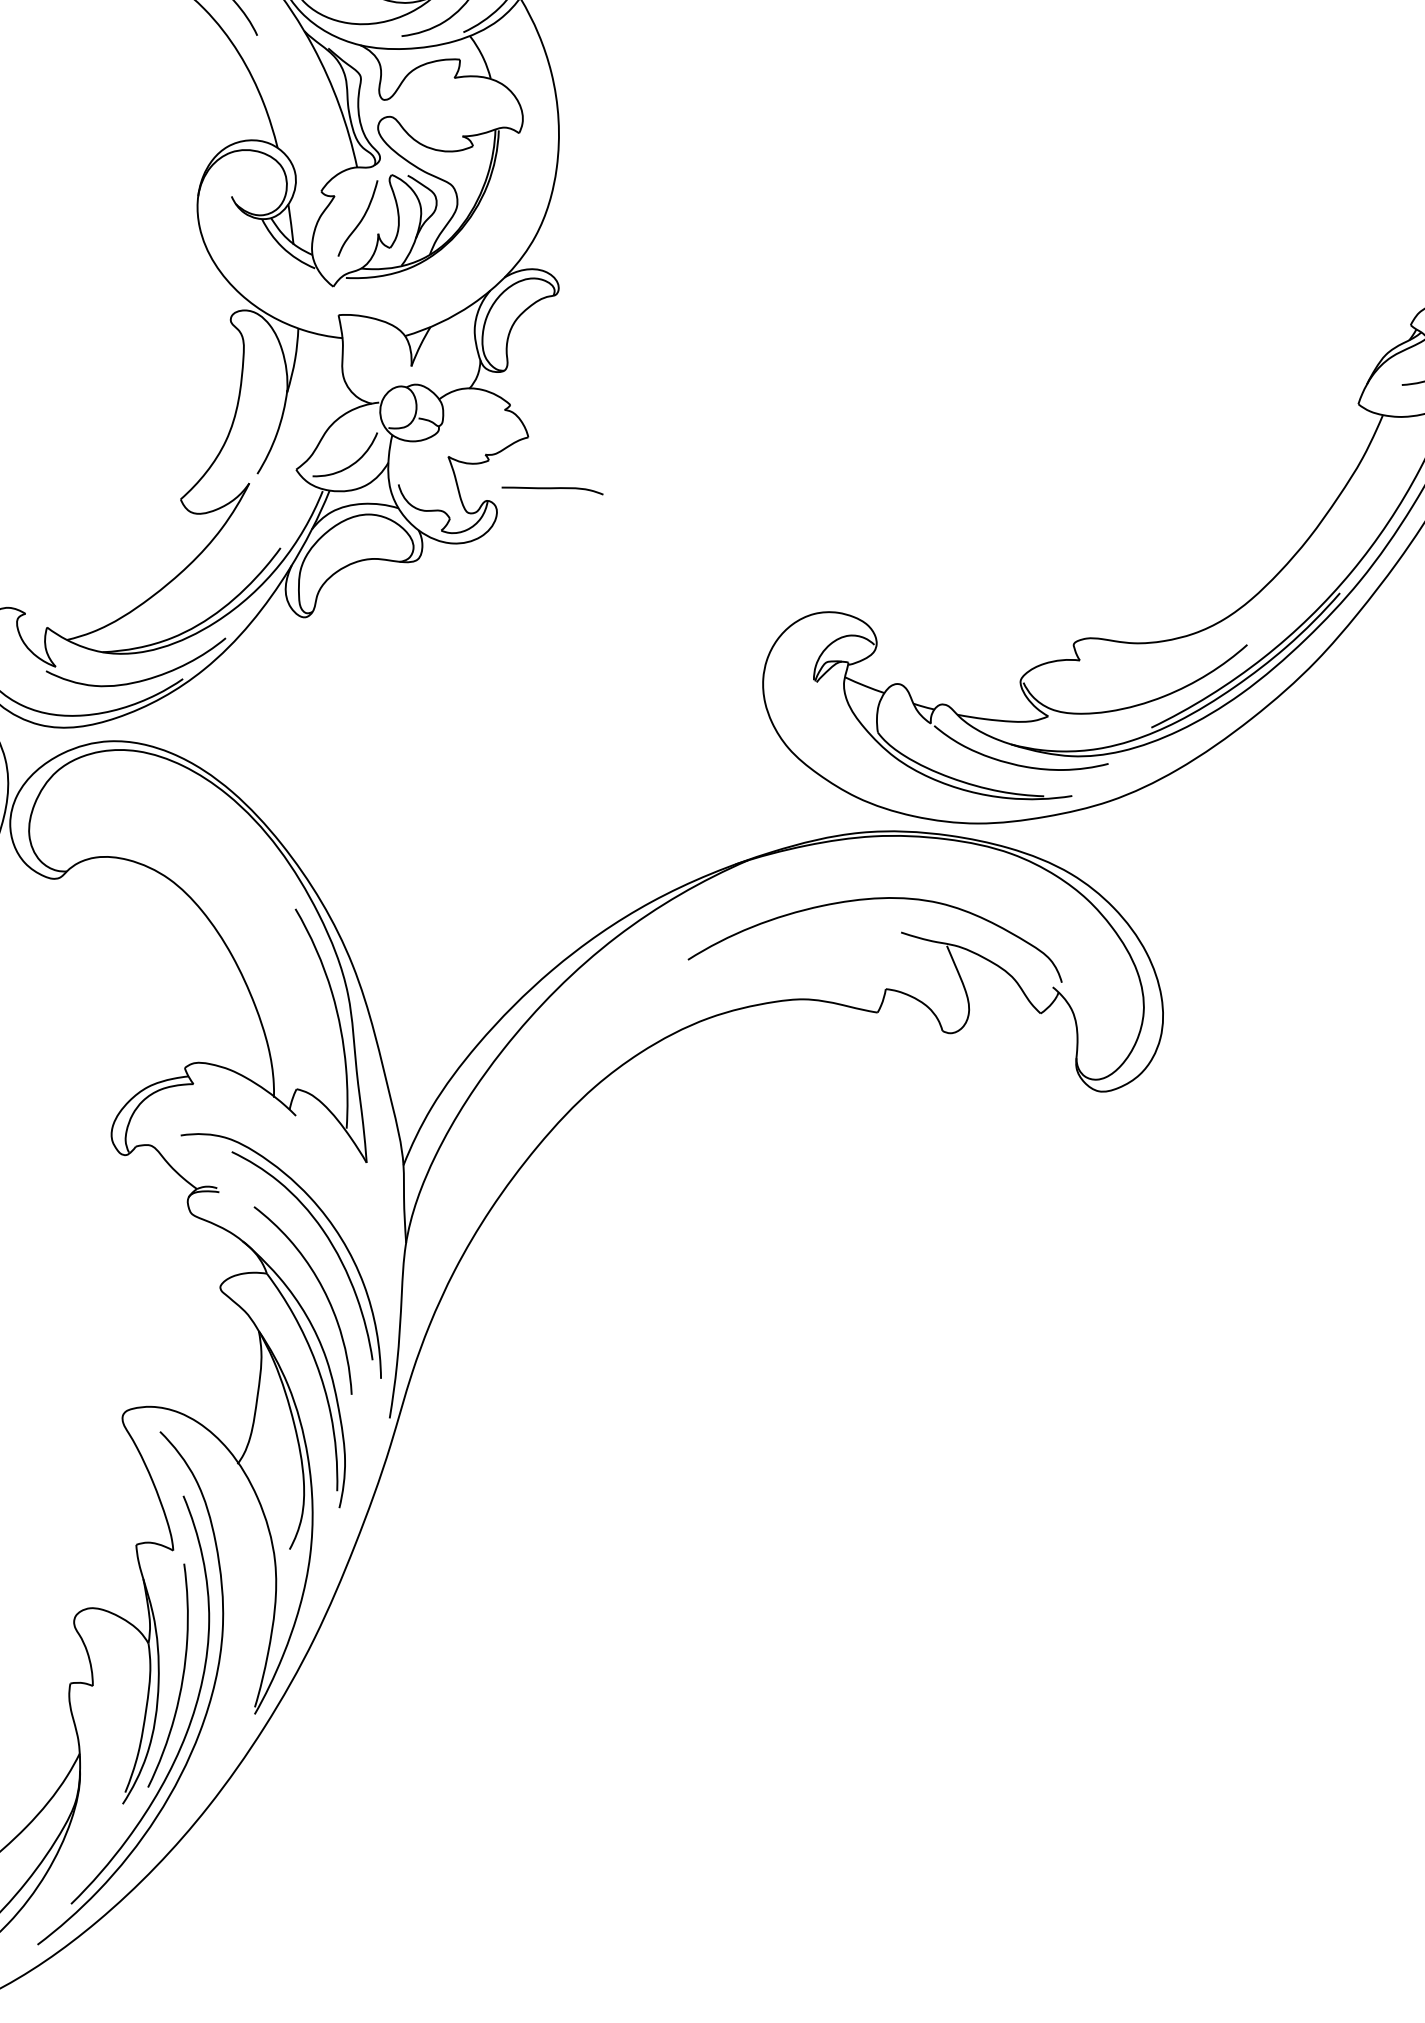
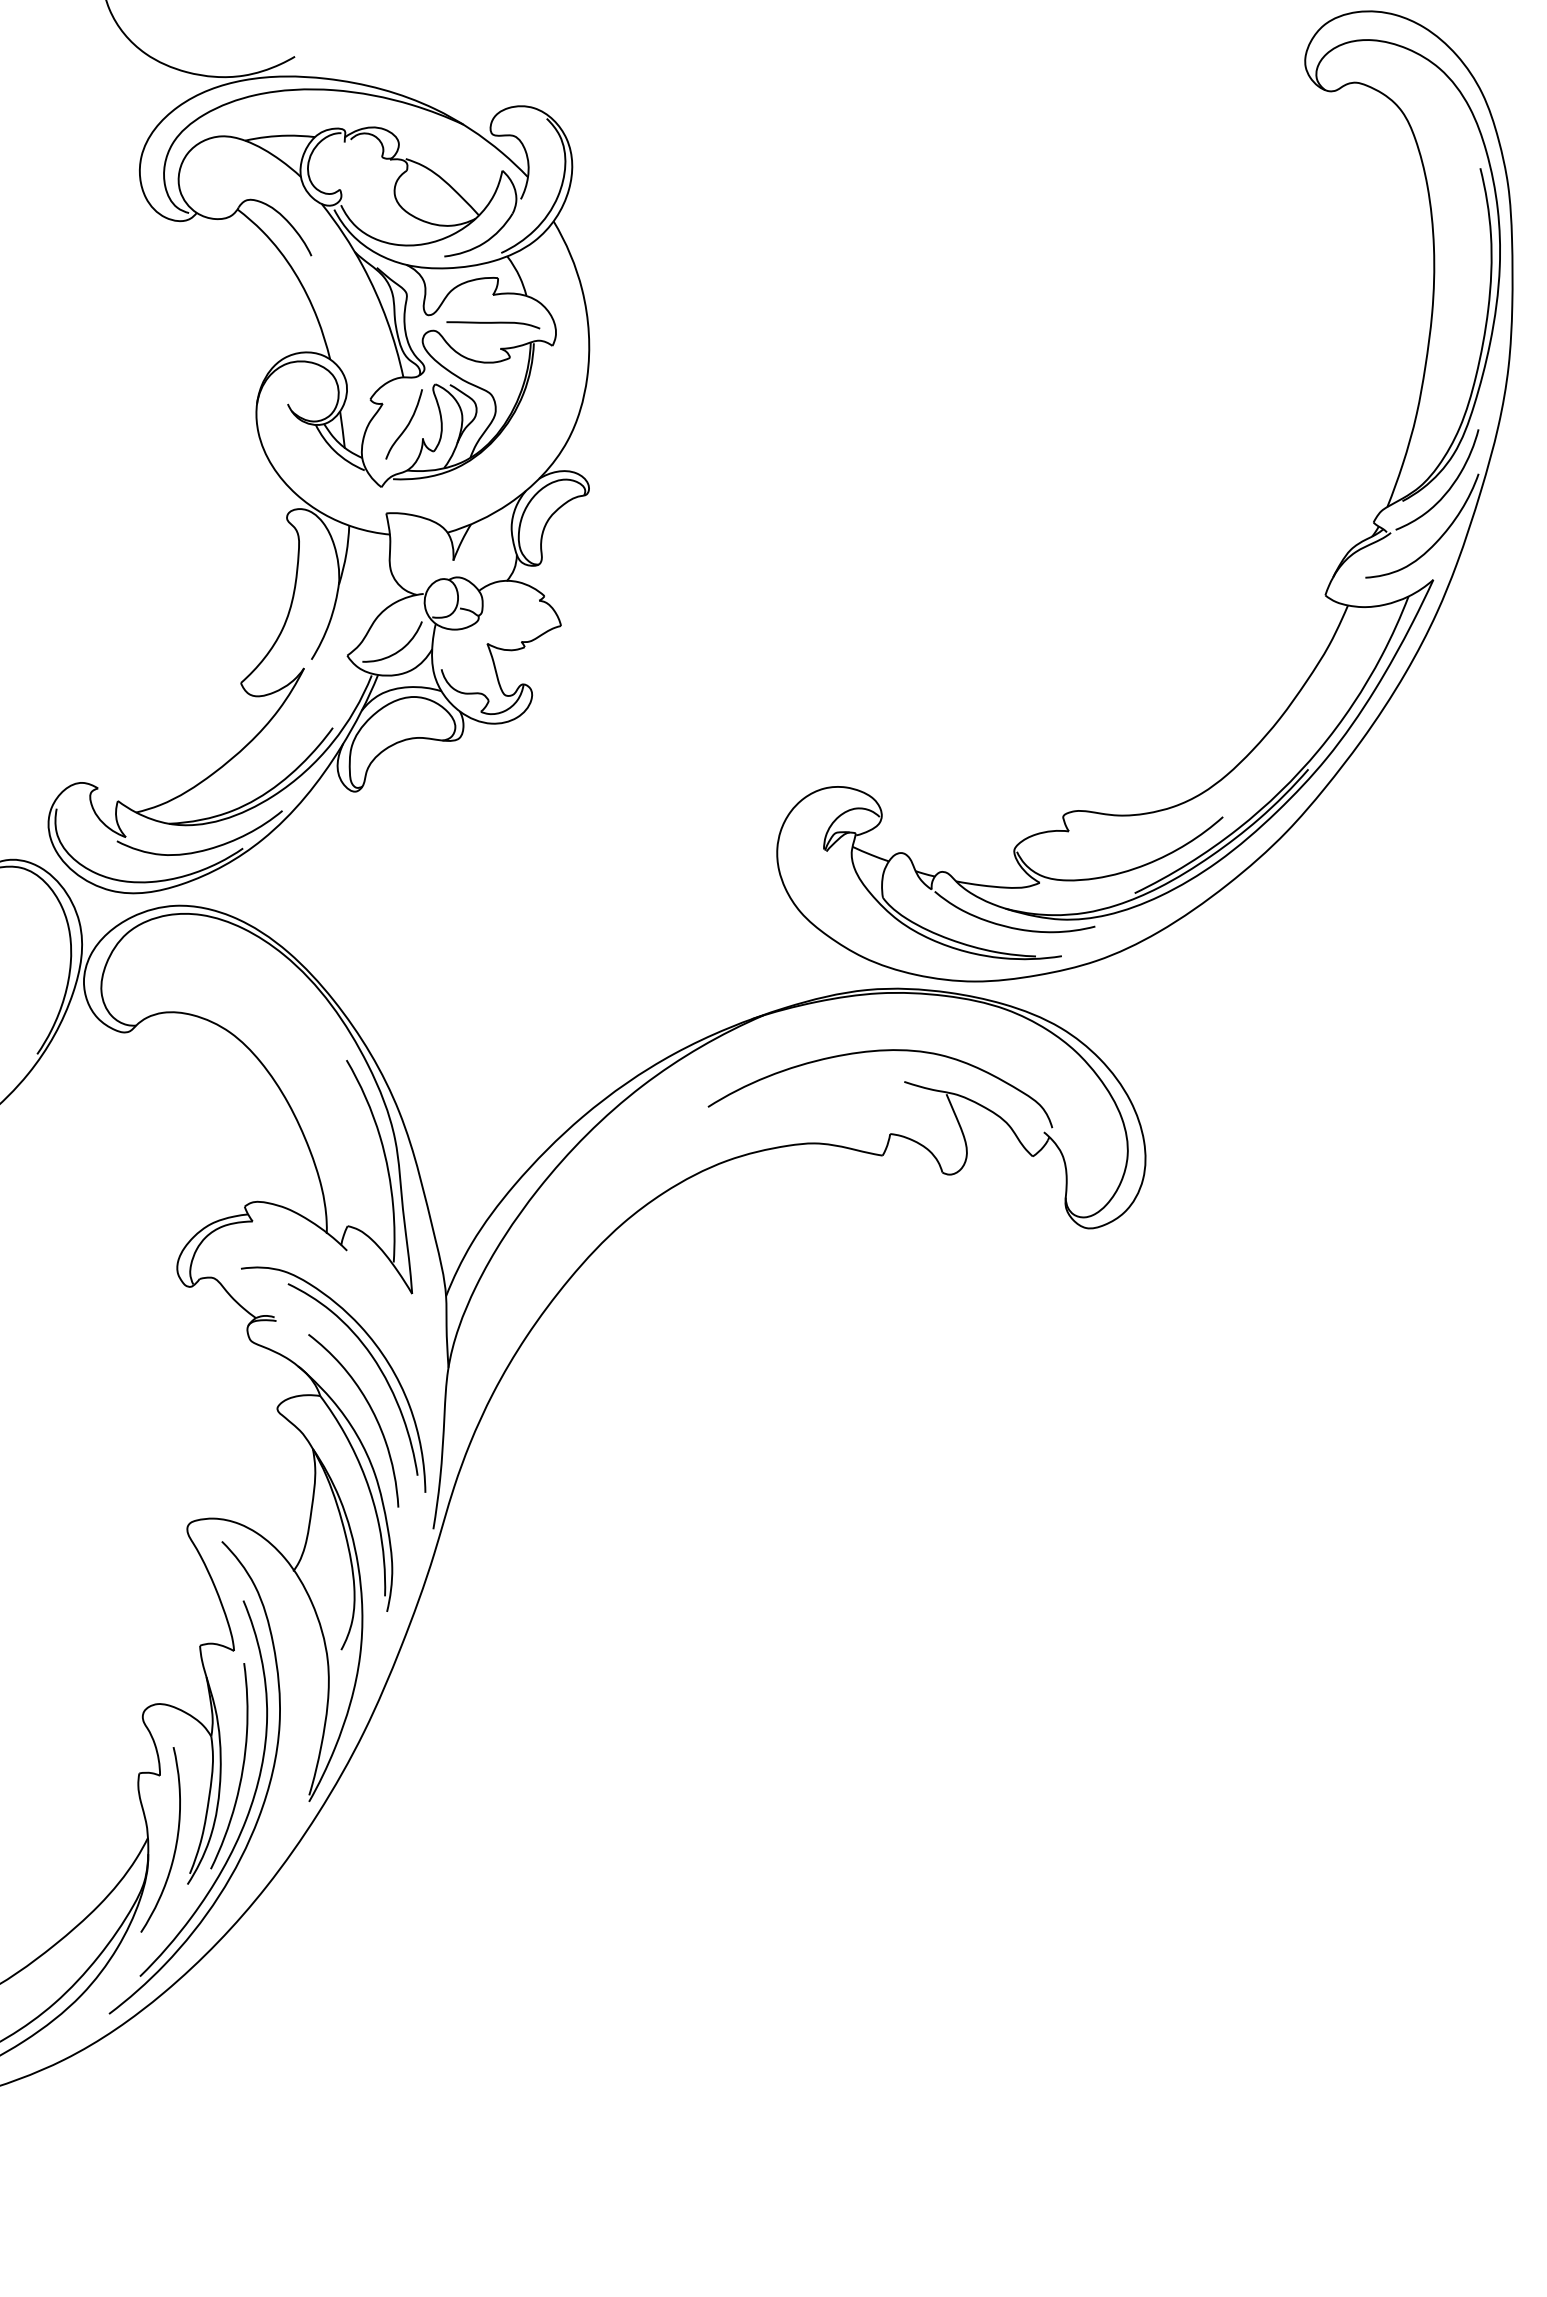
curve: (552, 489) -> (493, 323), moved
curve: (109, 1758) -> (175, 1842), added

